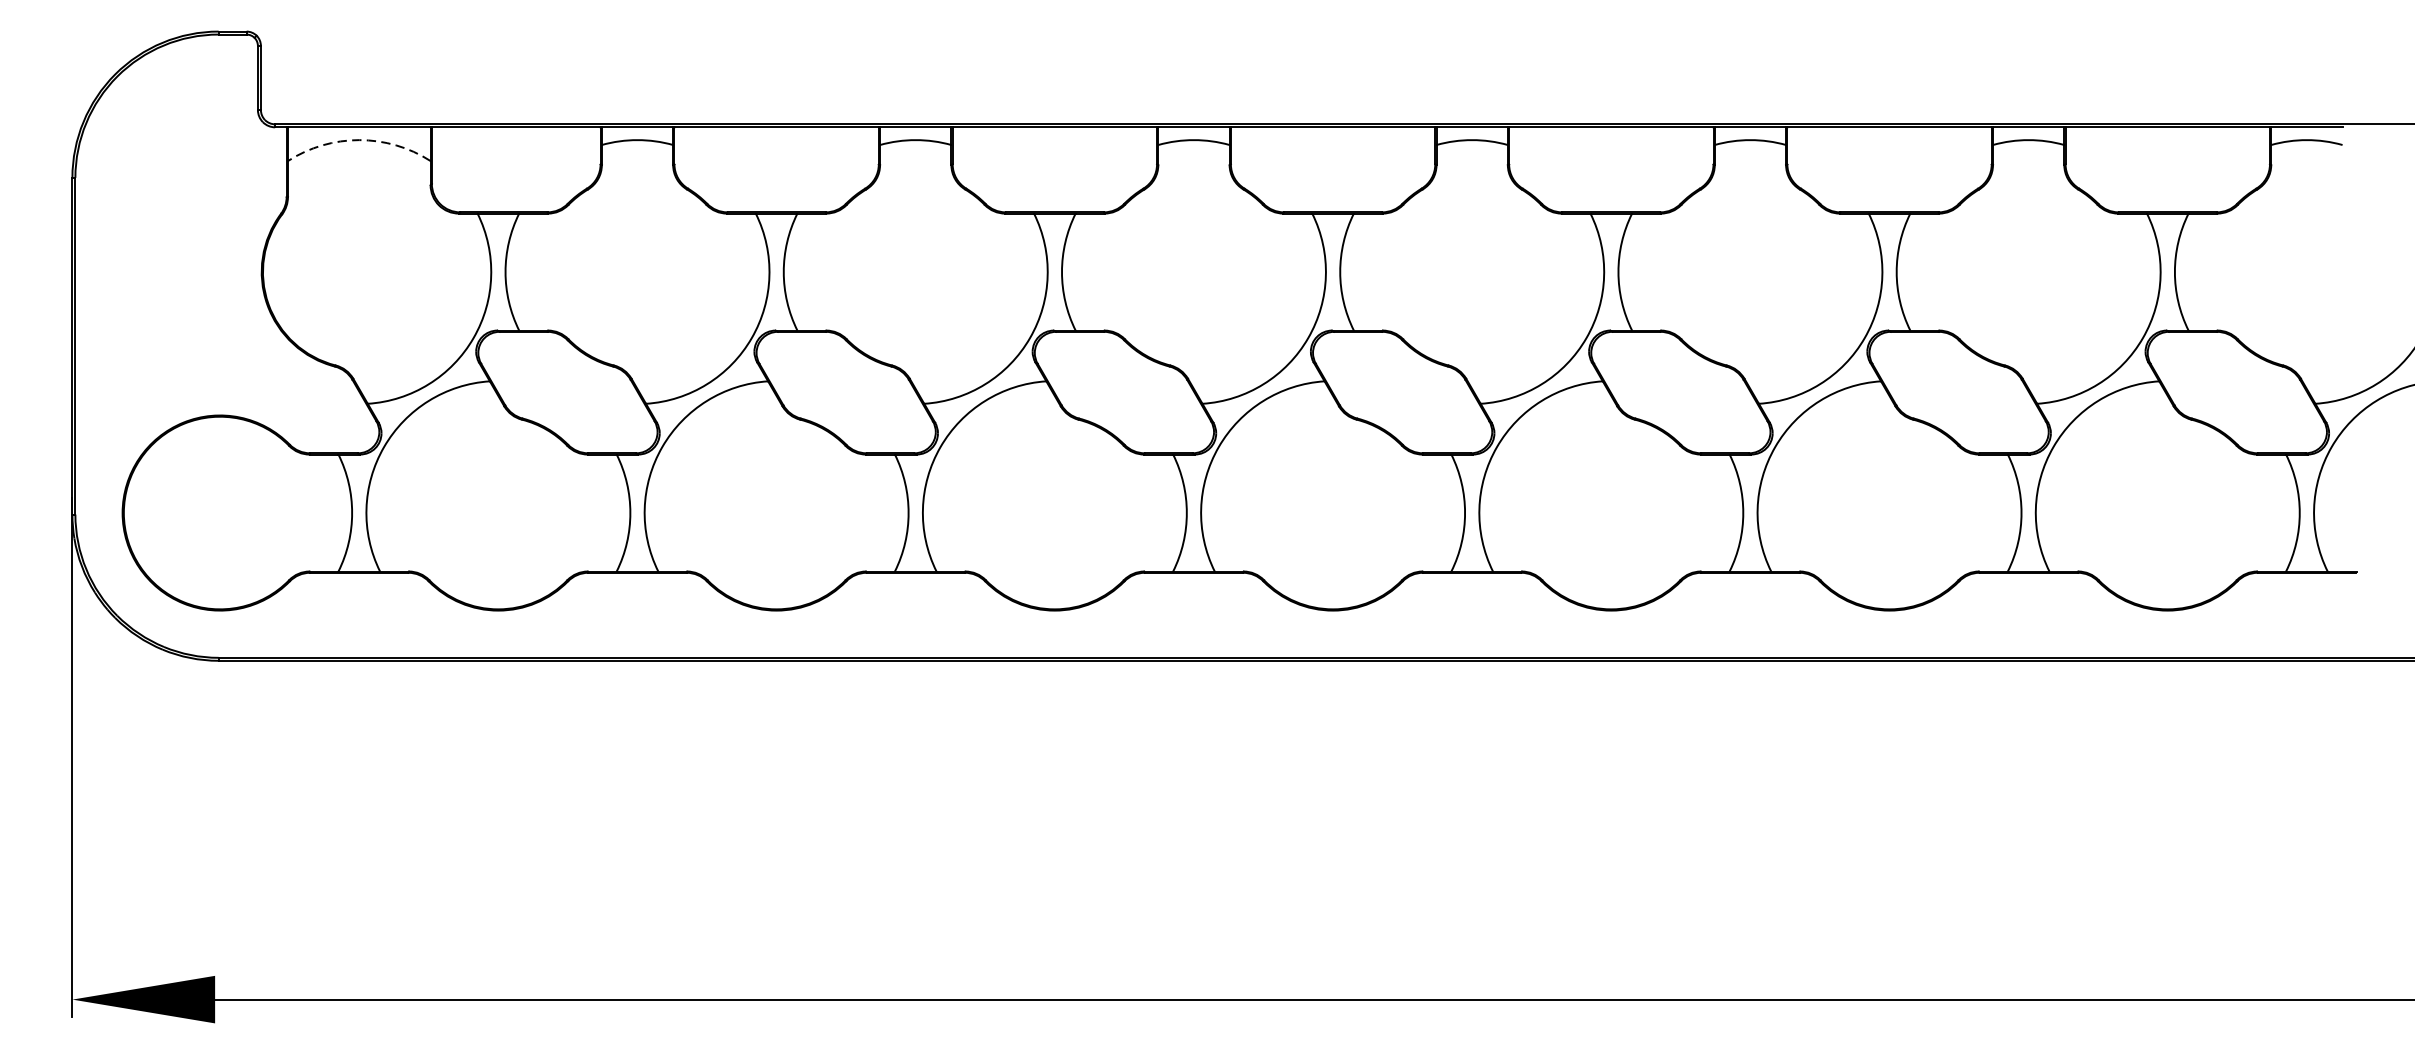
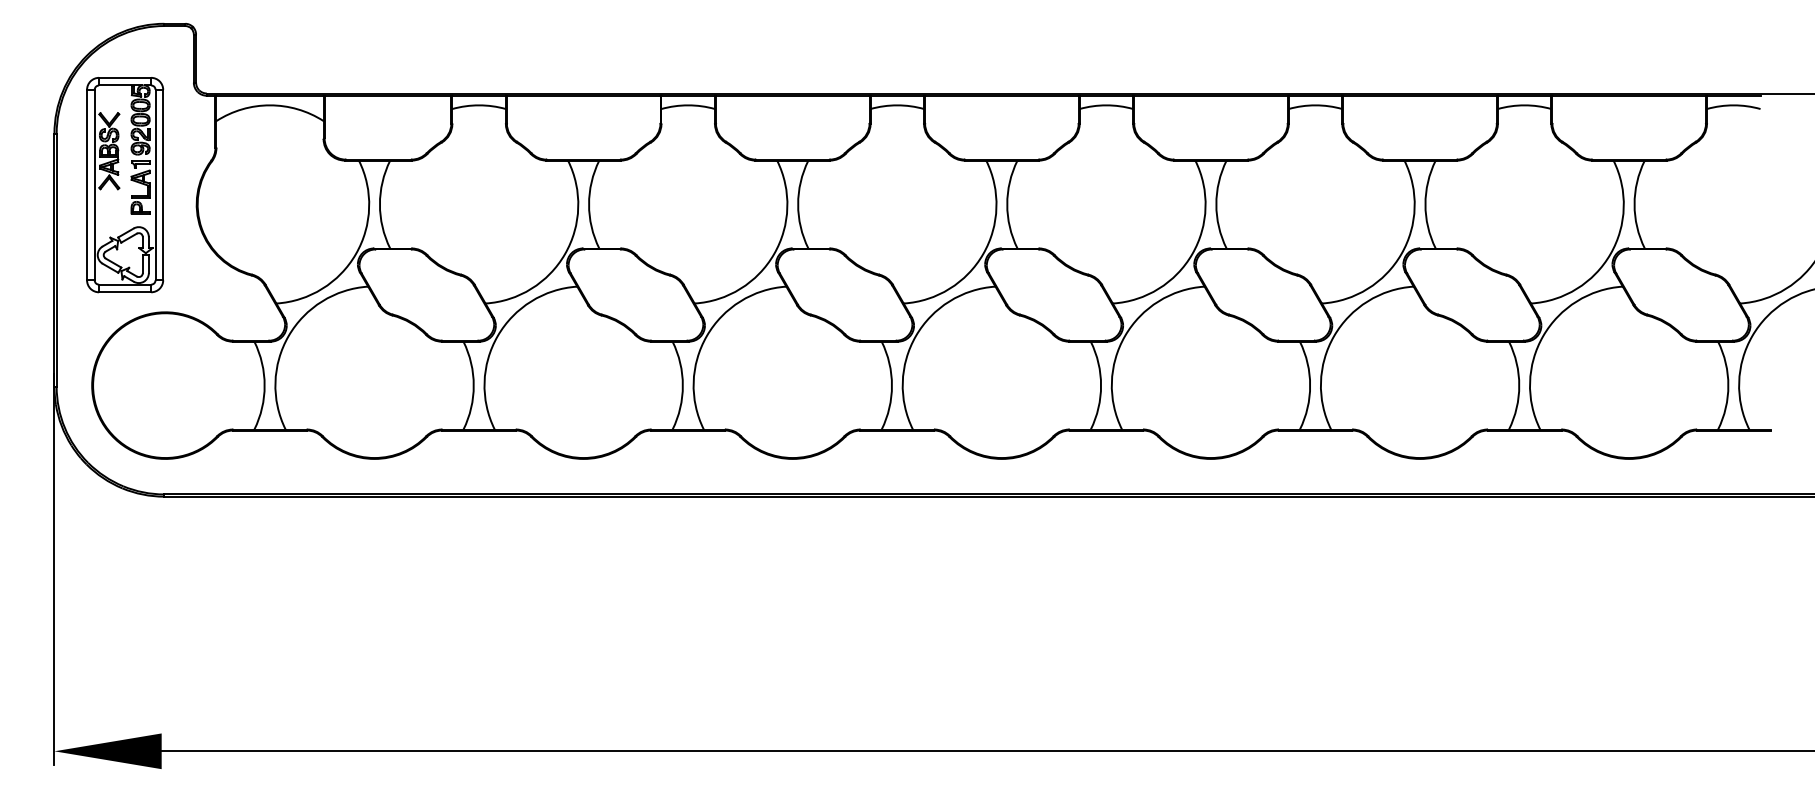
arc: (359, 140) -> (270, 105), dashed -> solid
part: (166, 246) -> (125, 185), added

